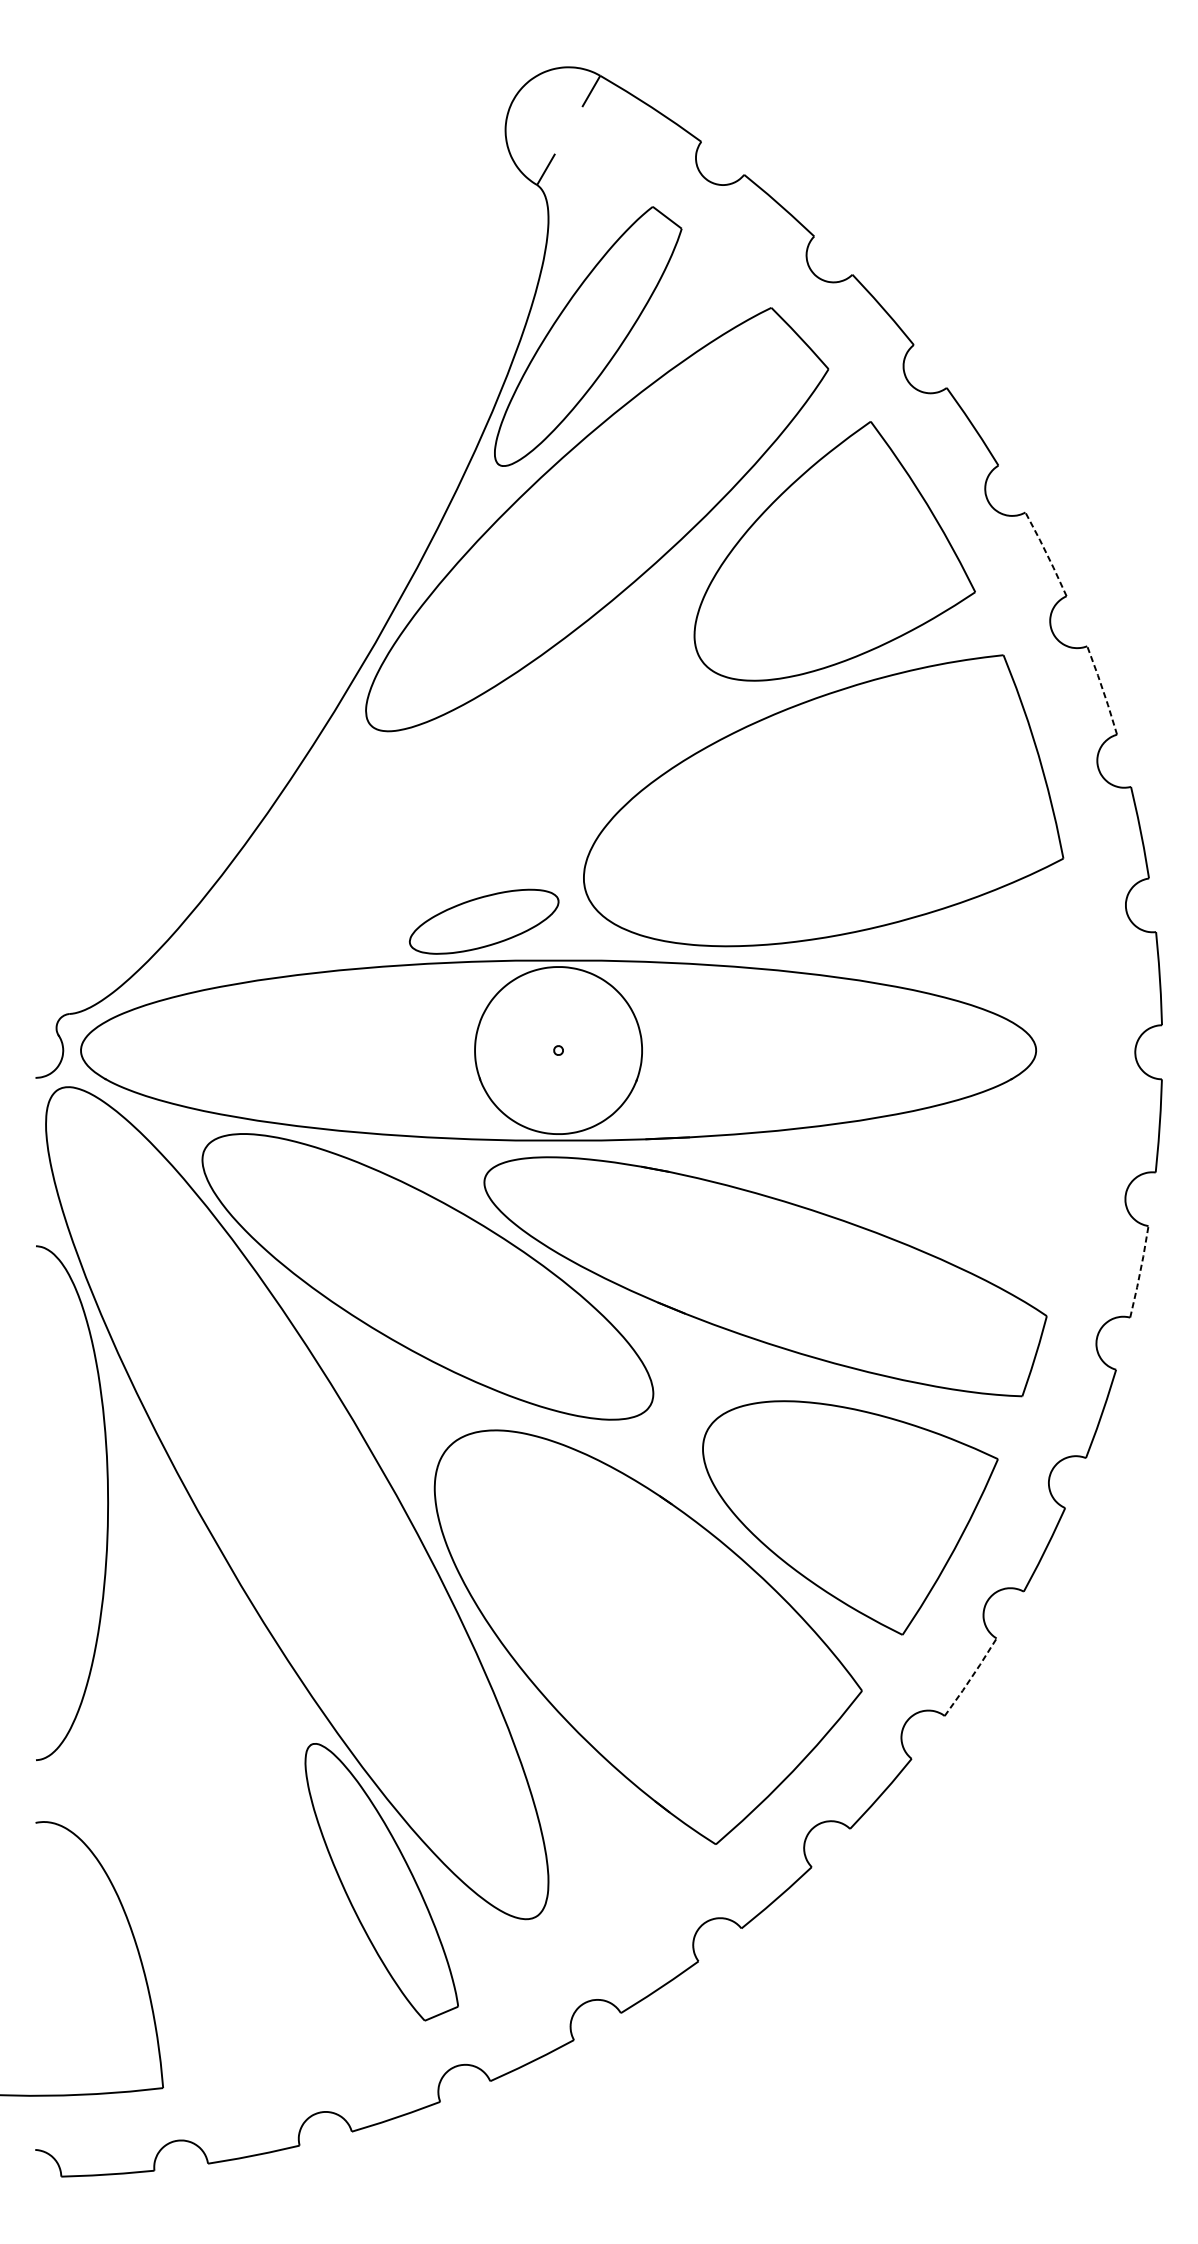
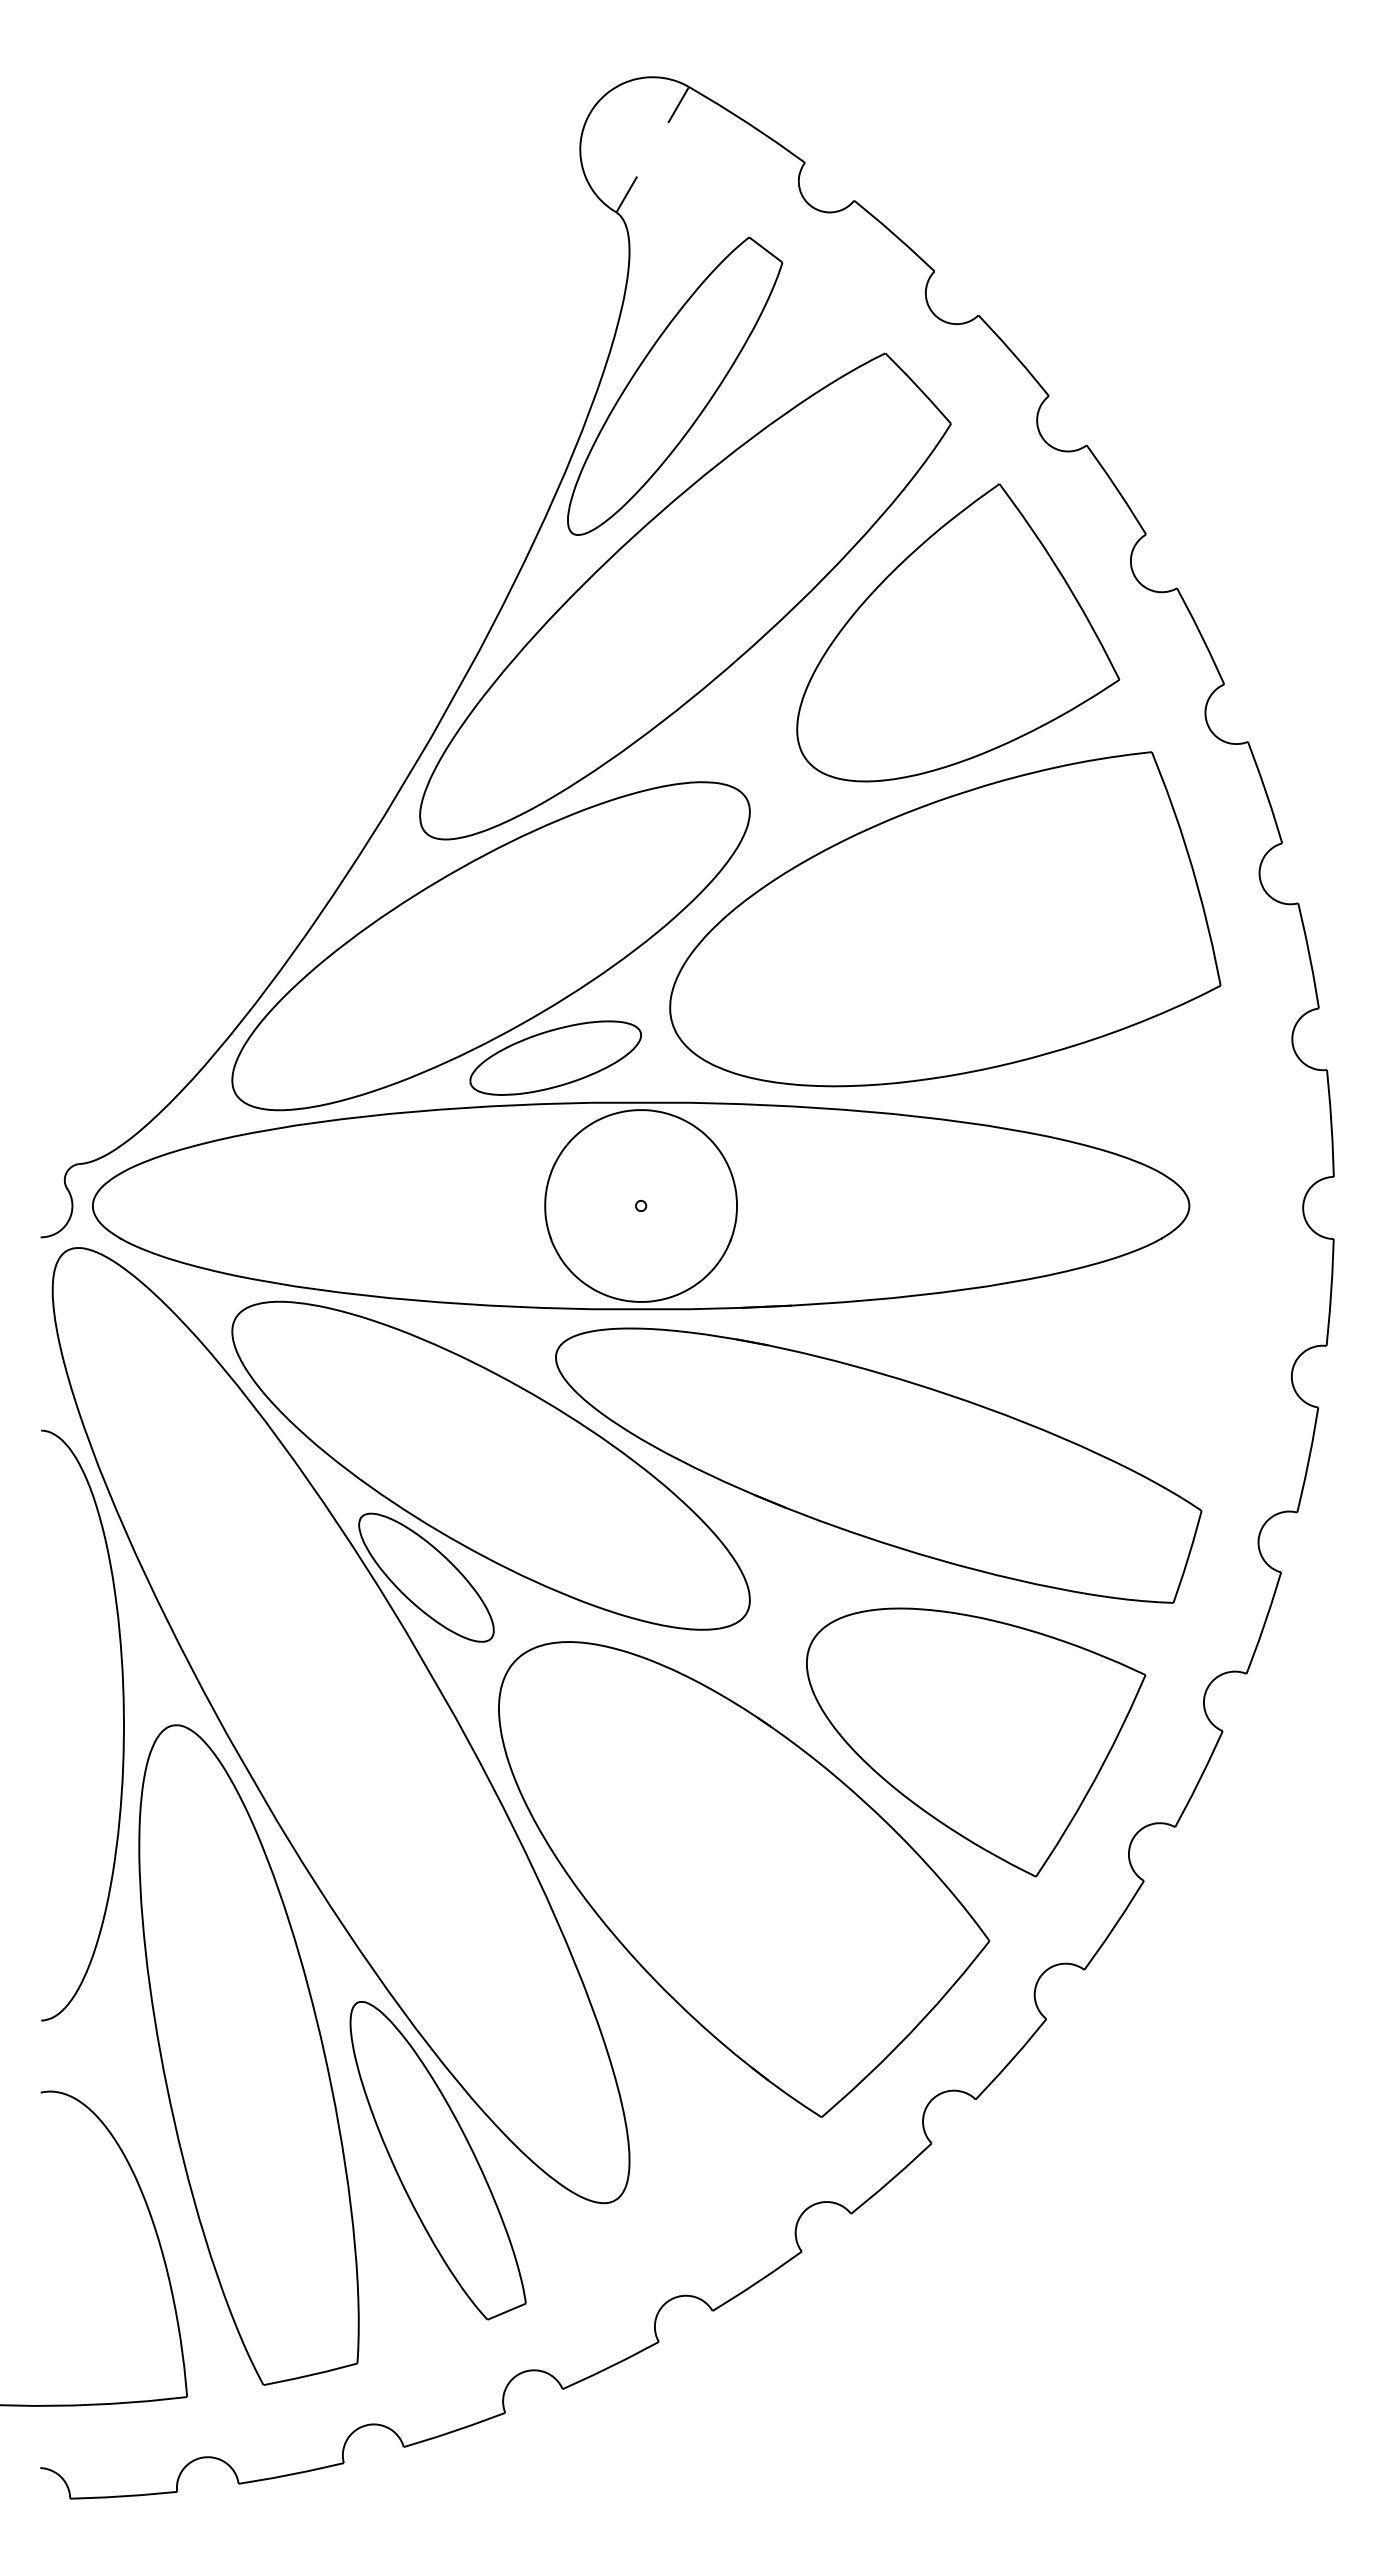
line: (1046, 553) -> (1201, 635), dashed -> solid
line: (1103, 690) -> (1266, 792), dashed -> solid
part: (427, 824) -> (490, 946), added
line: (1139, 1272) -> (1308, 1460), dashed -> solid
part: (371, 1374) -> (426, 1577), added
line: (971, 1677) -> (1115, 1925), dashed -> solid
part: (216, 1789) -> (248, 2054), added

